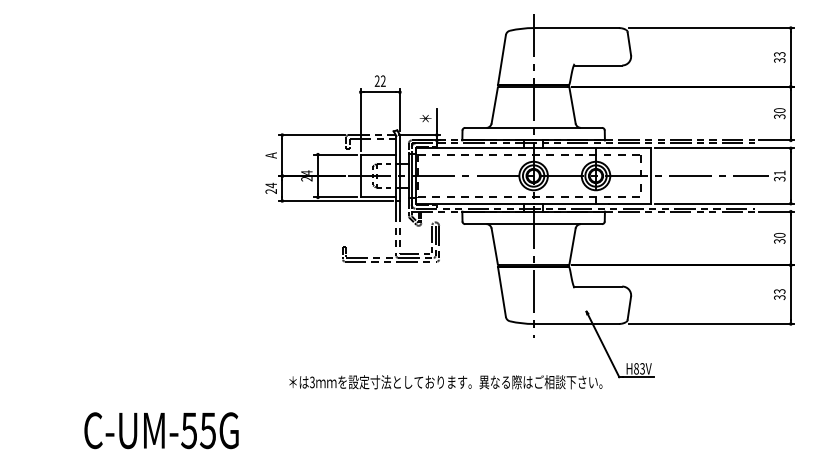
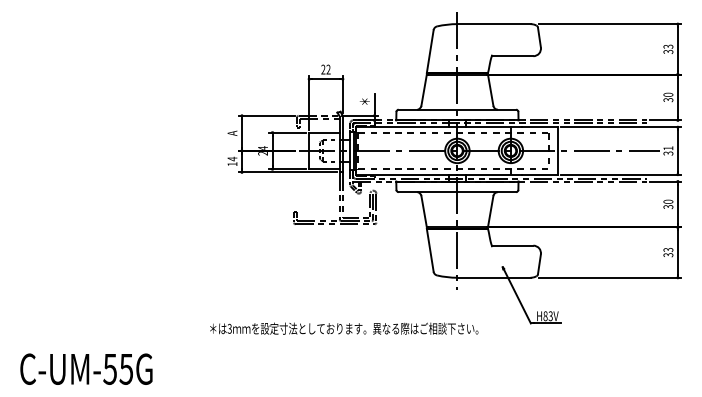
text: (271, 191) -> (232, 164), 24 -> 14
text: (446, 381) -> (344, 328), moved
text: (161, 429) -> (86, 368), moved

